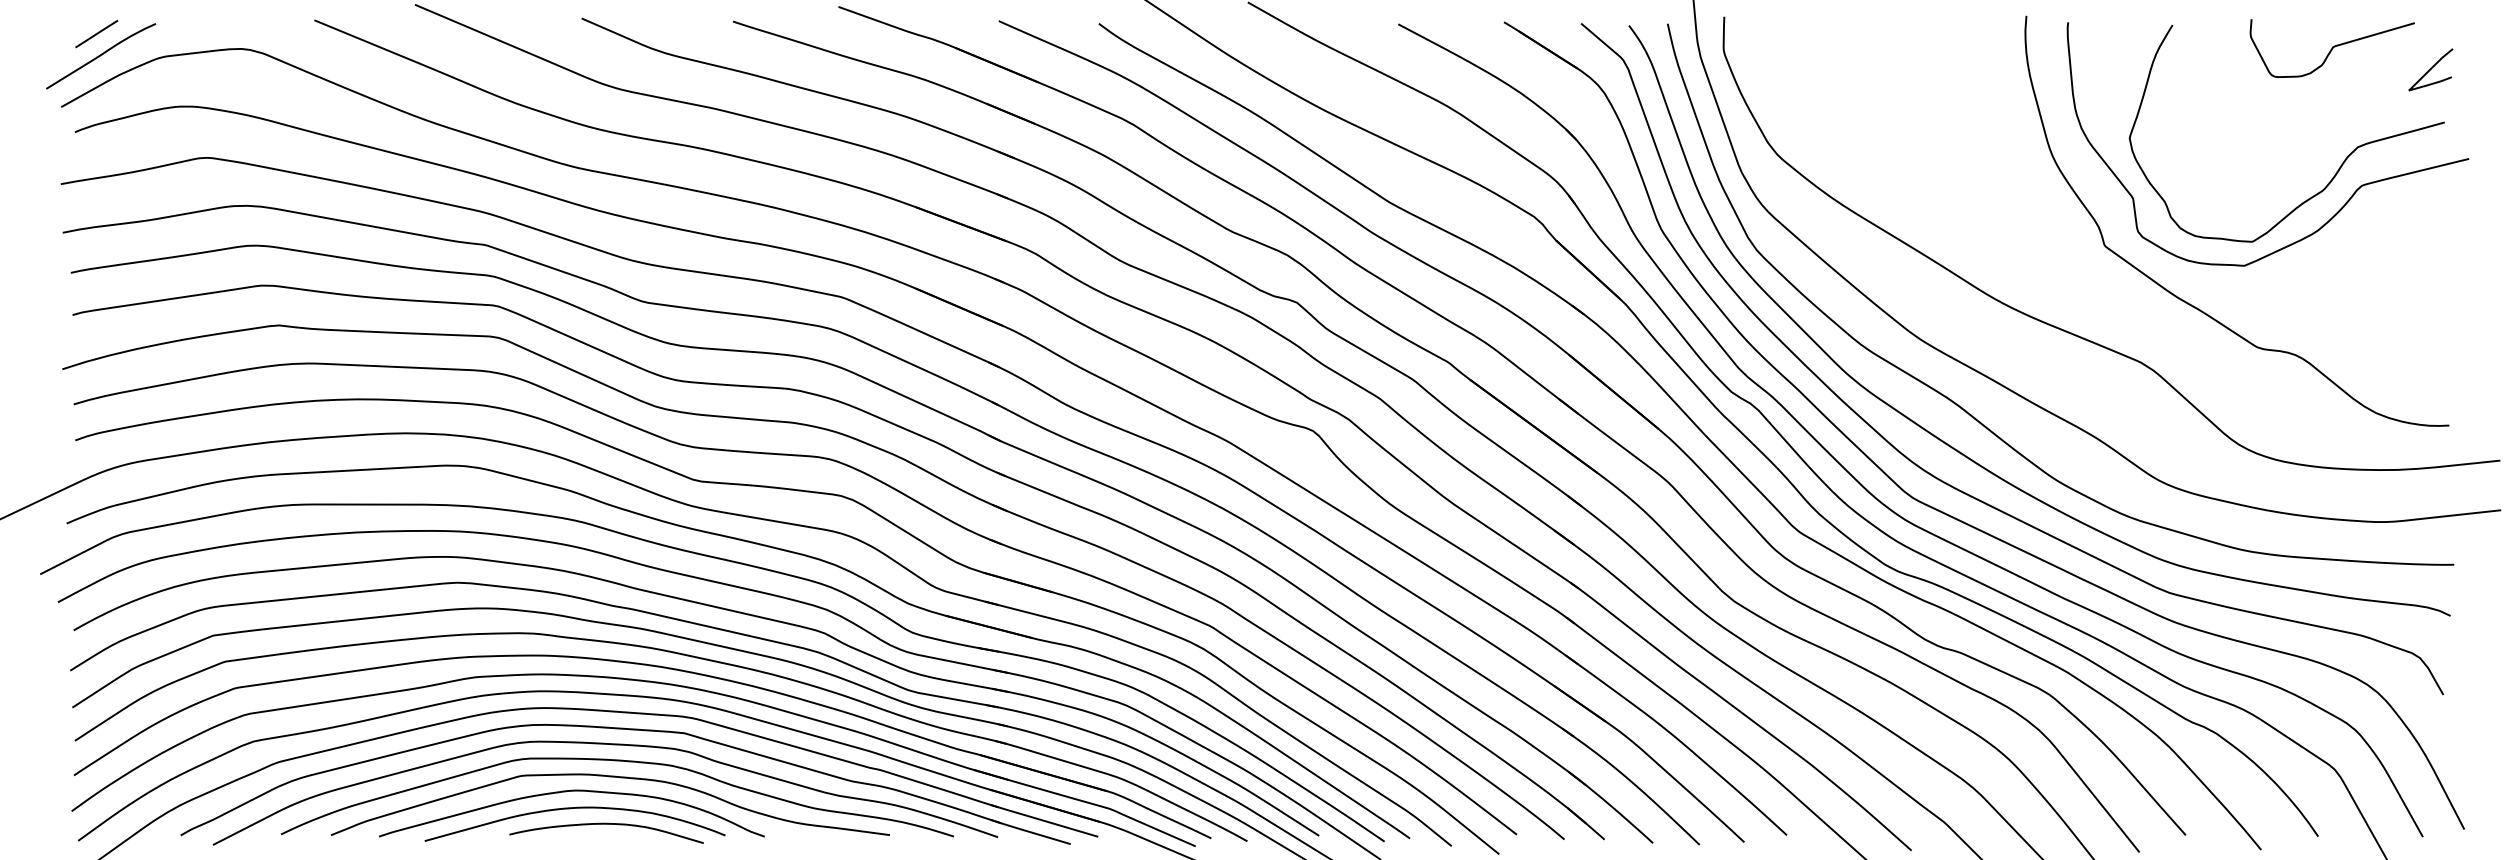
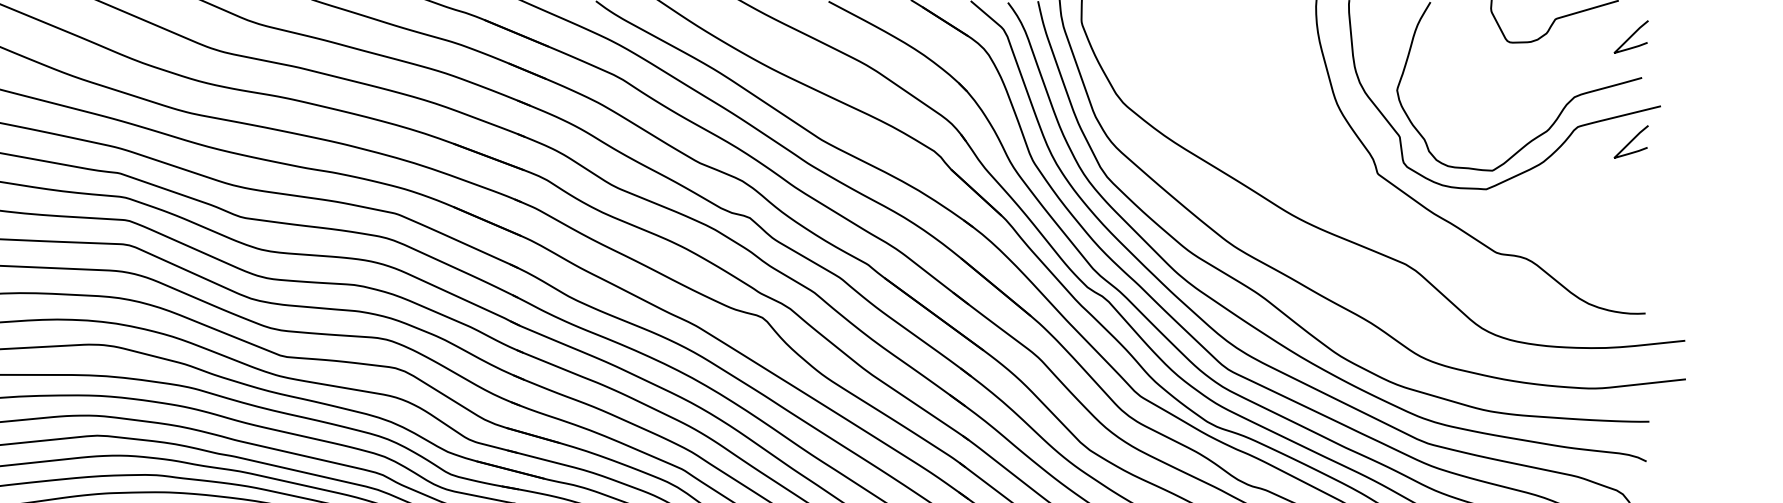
curve: (2430, 204) -> (1630, 141), added

